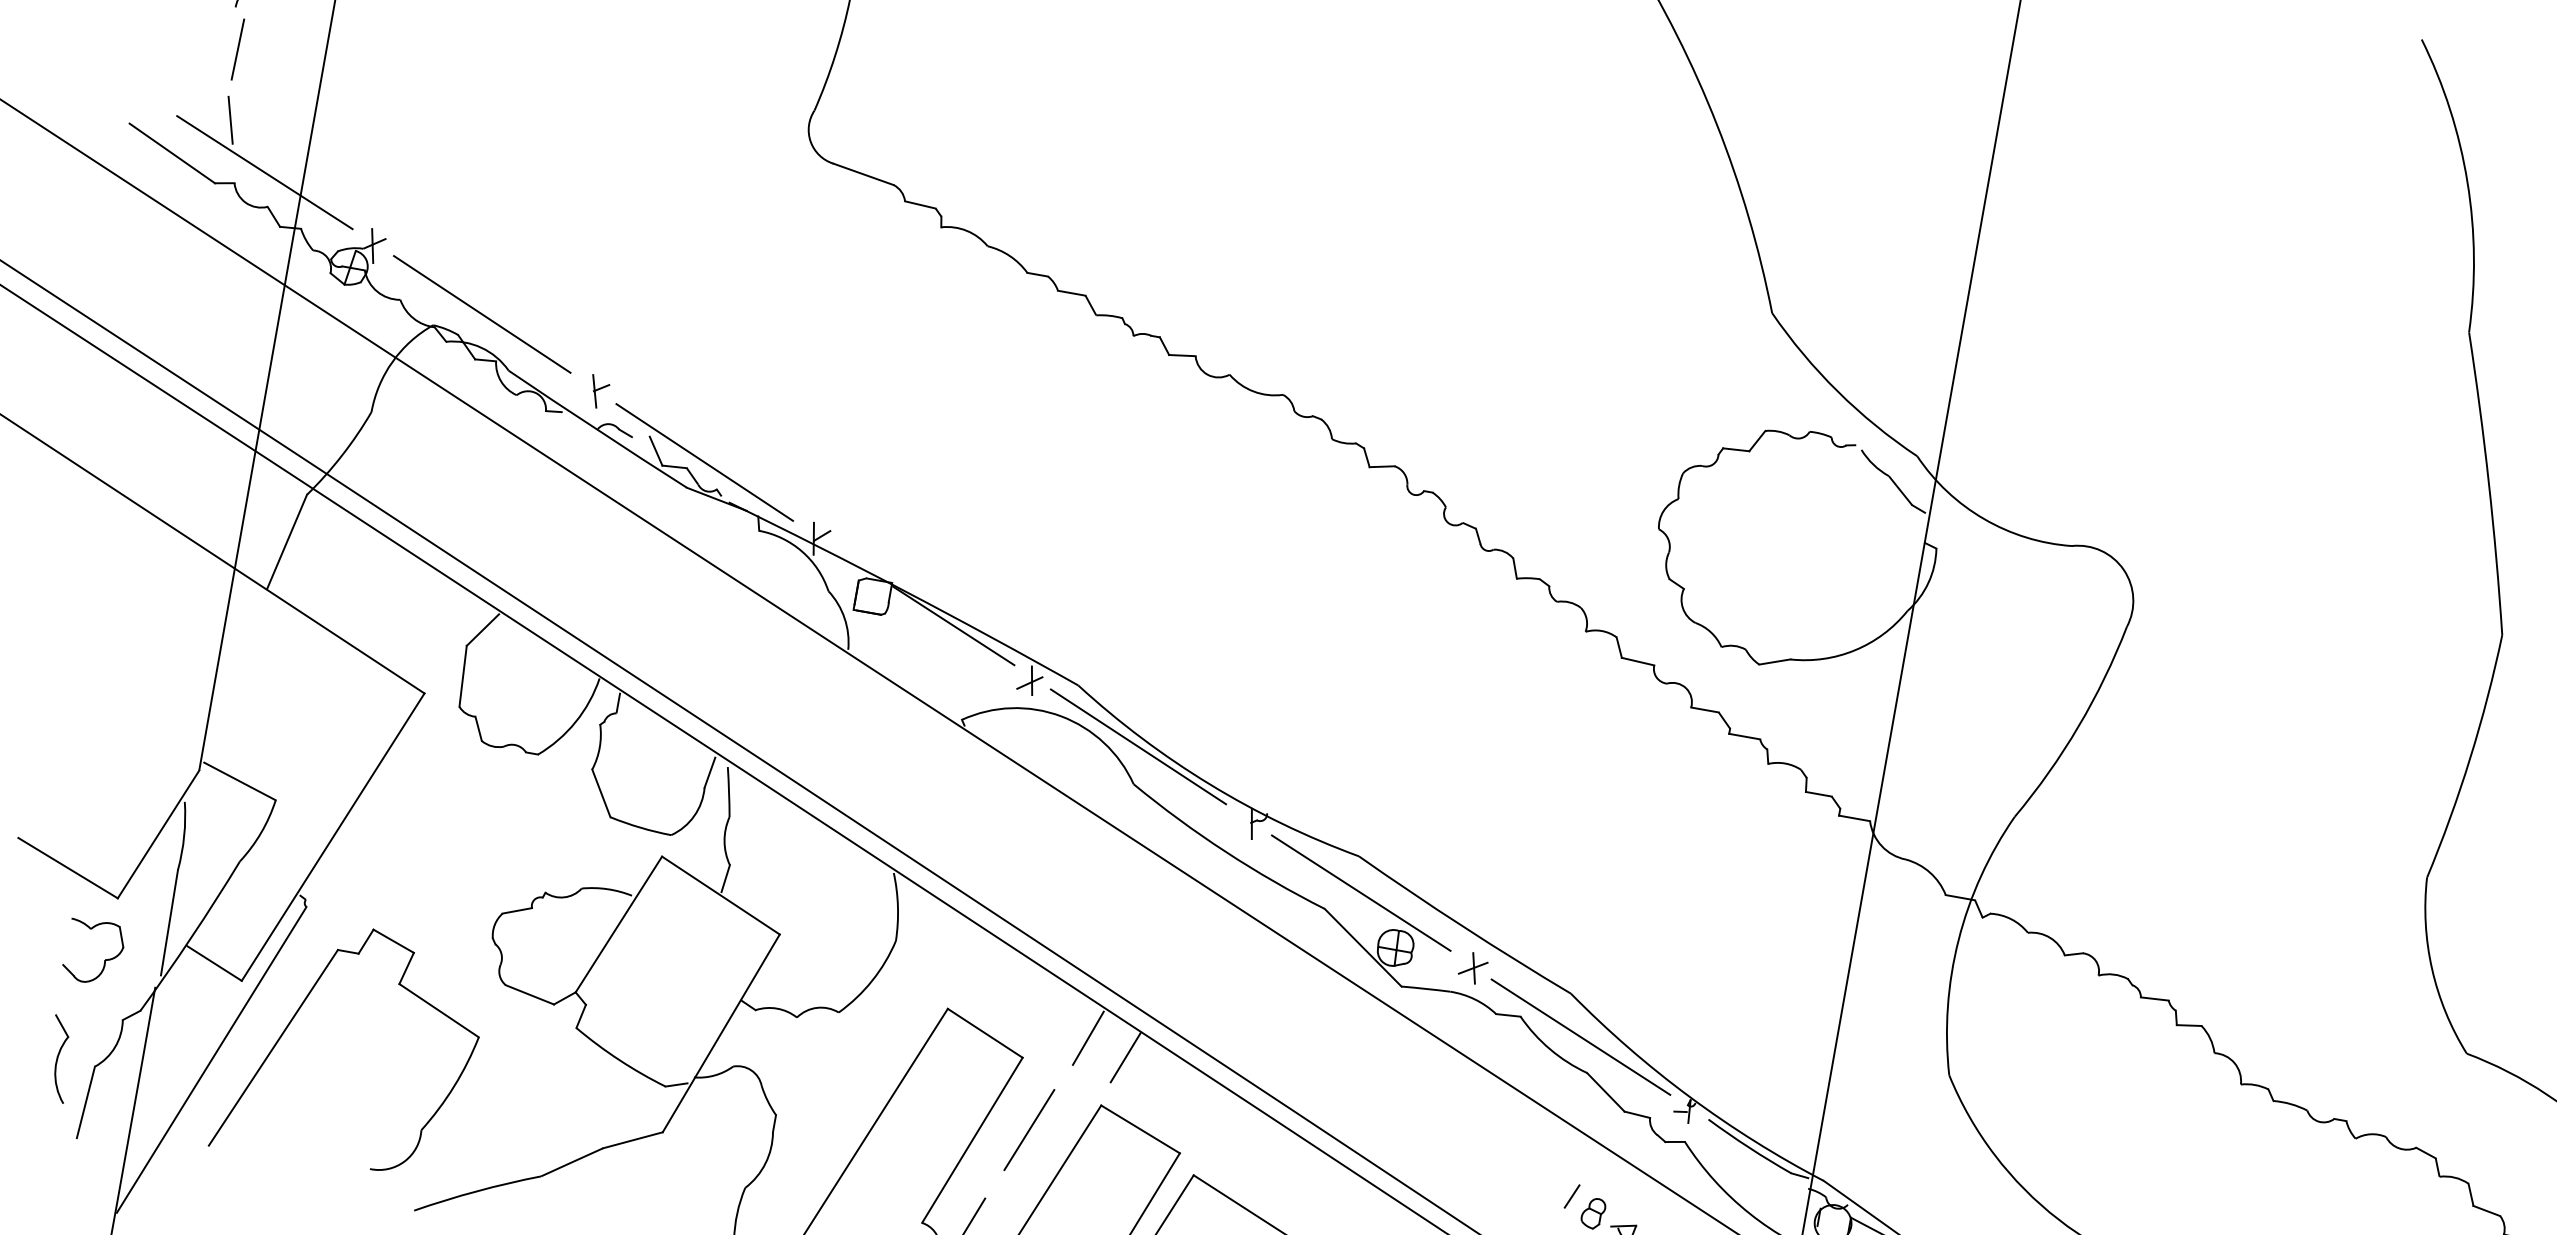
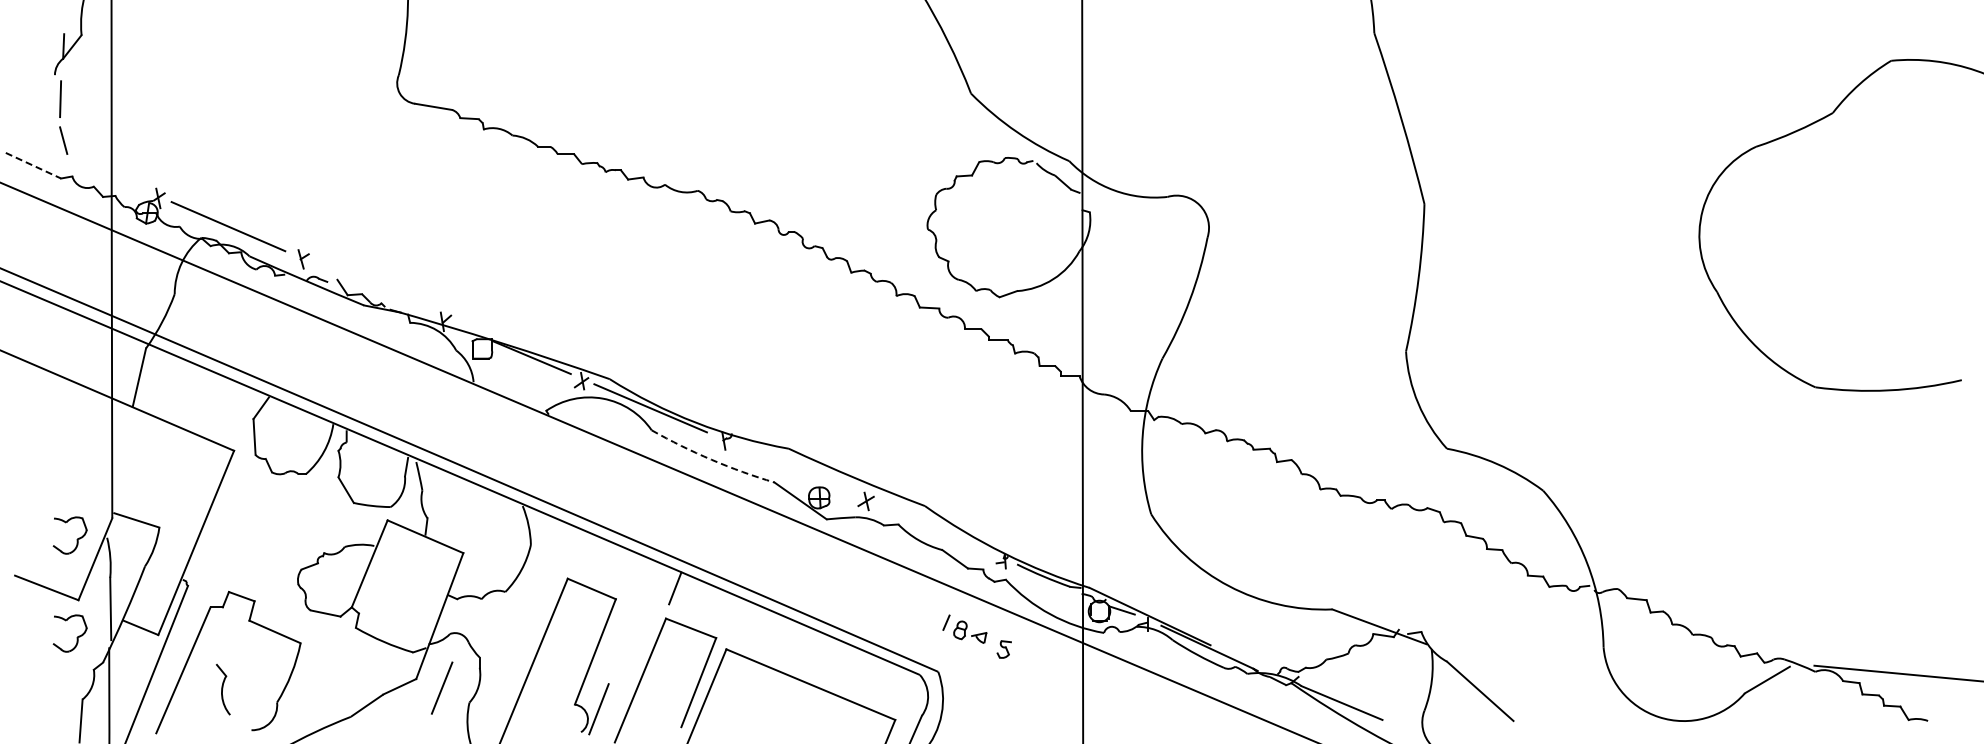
line: (172, 153) -> (33, 165), solid -> dashed
line: (264, 171) -> (88, 166), removed
line: (704, 461) -> (371, 288), removed
part: (132, 795) -> (76, 539), added
arc: (1225, 851) -> (711, 459), solid -> dashed
line: (1360, 892) -> (793, 469), removed
line: (1579, 1037) -> (934, 530), removed
line: (1087, 1038) -> (651, 581), removed
part: (58, 1058) -> (222, 689), moved
line: (1030, 1129) -> (442, 687), moved

